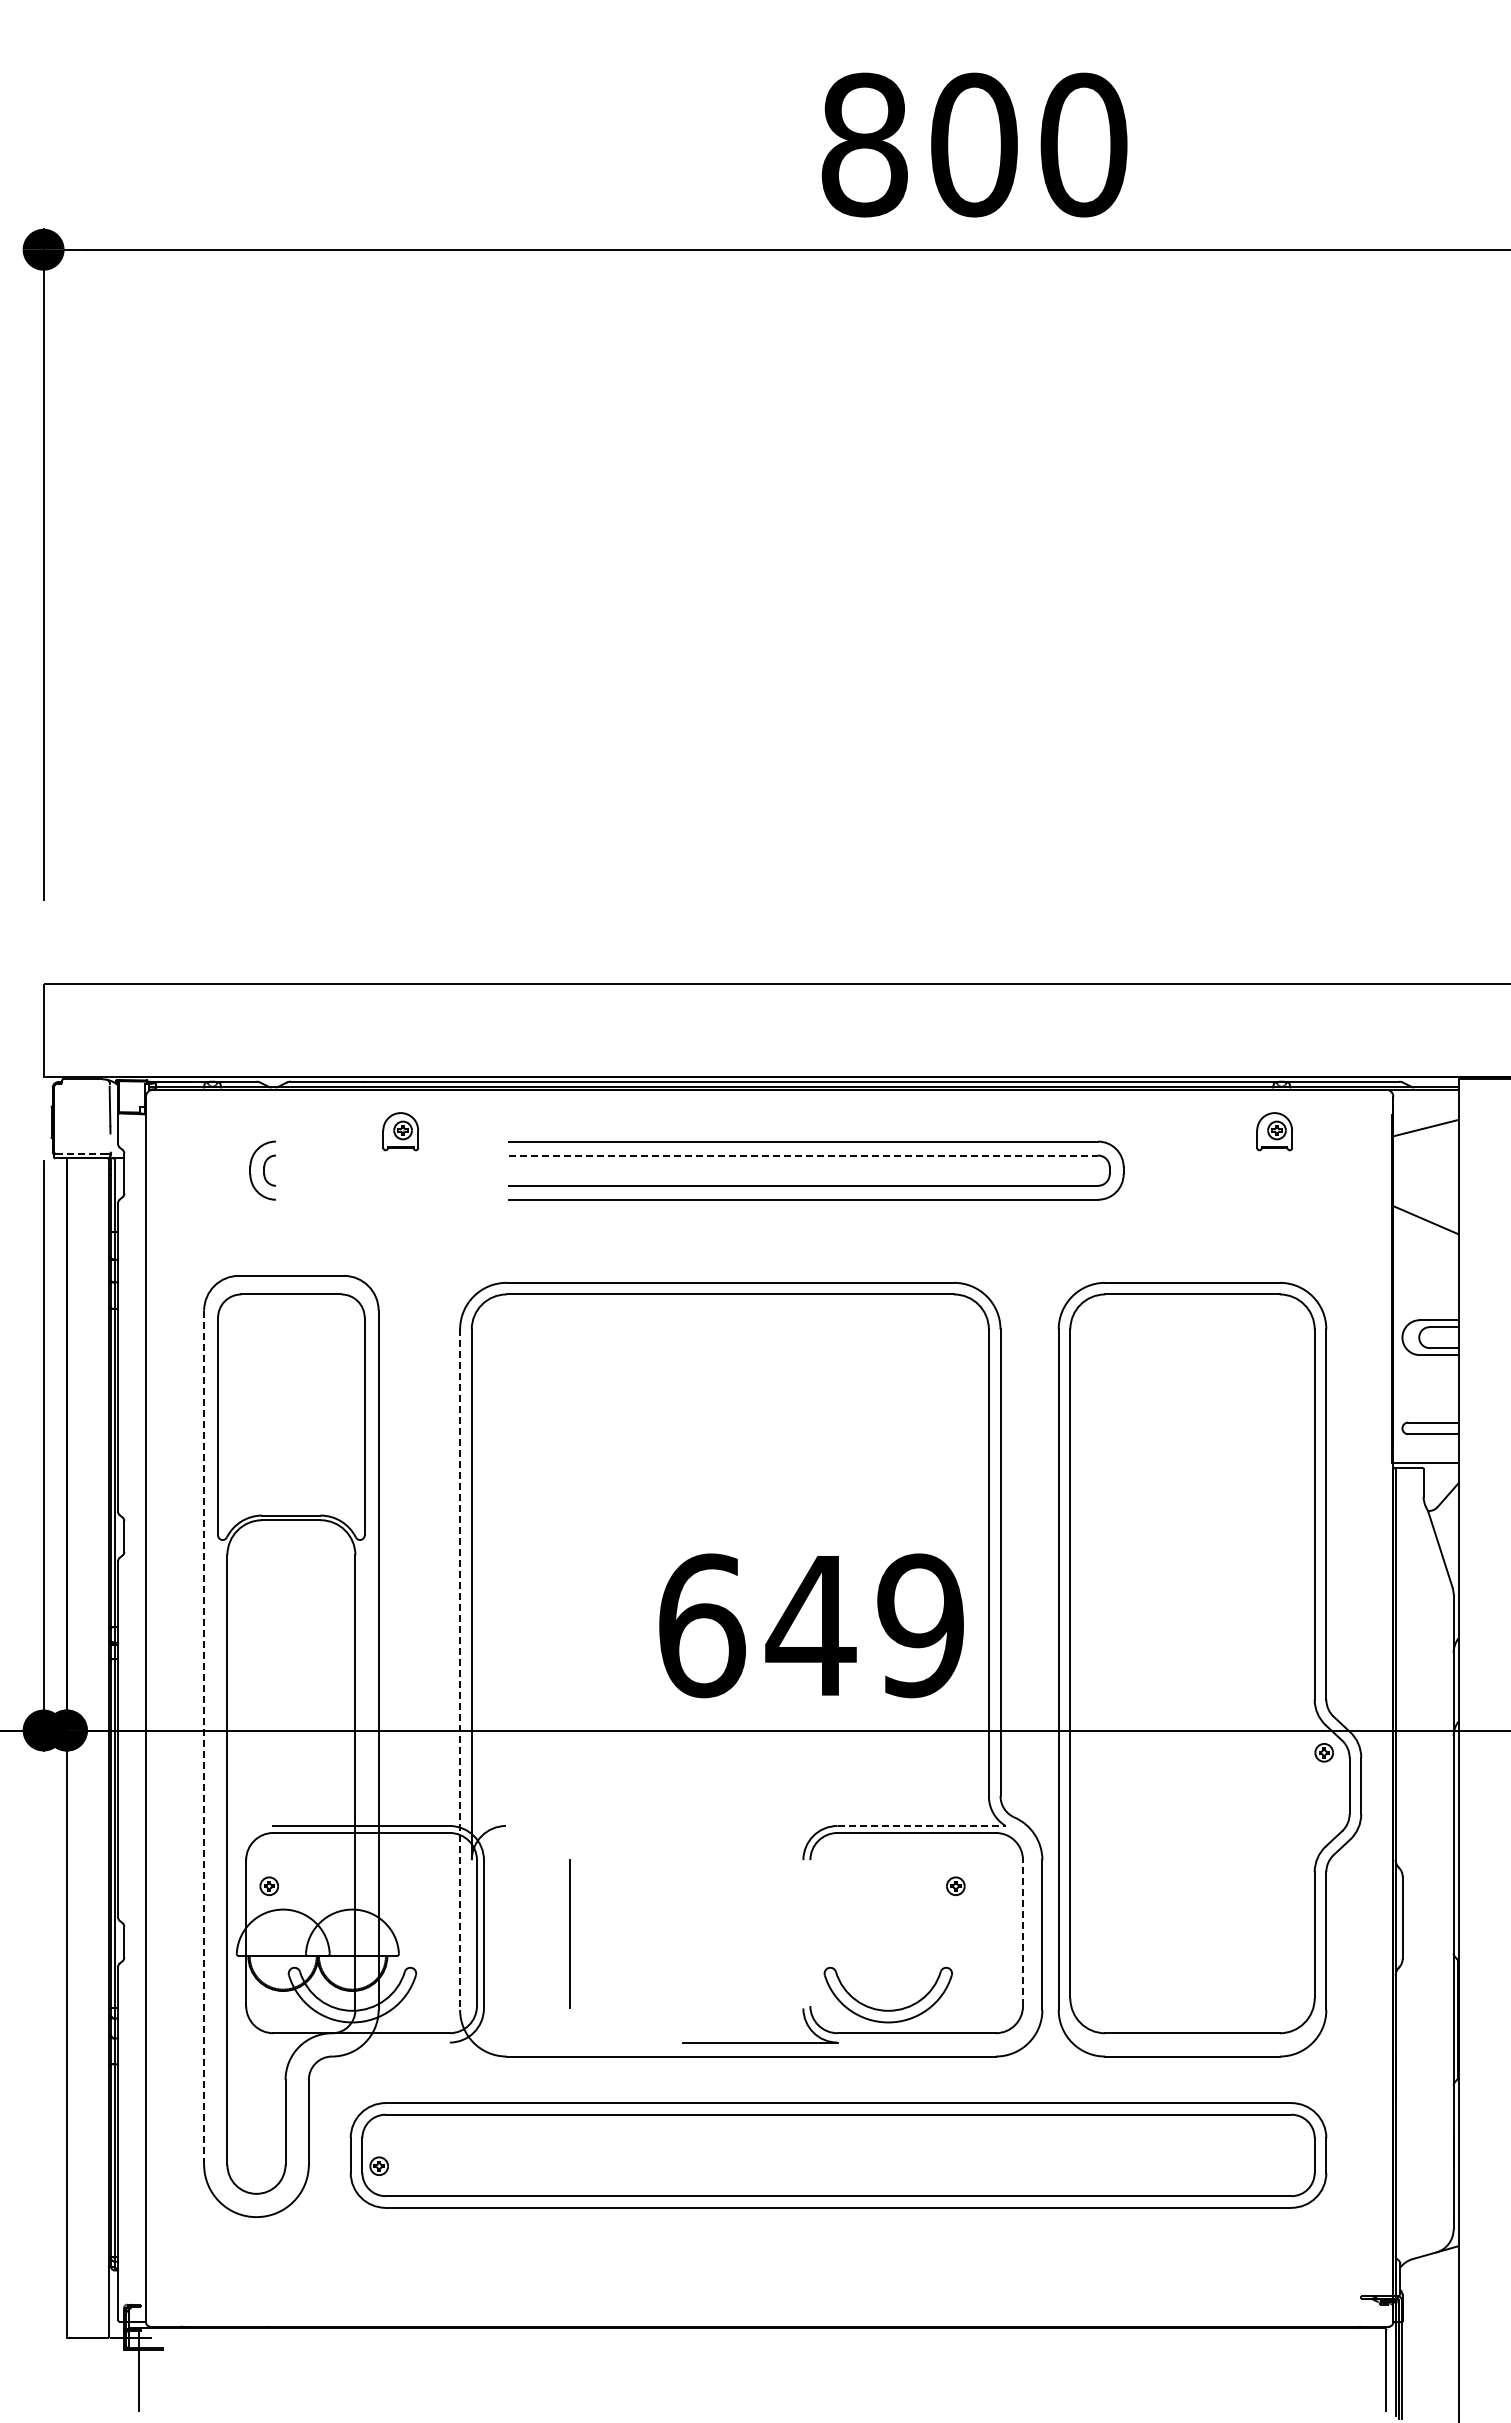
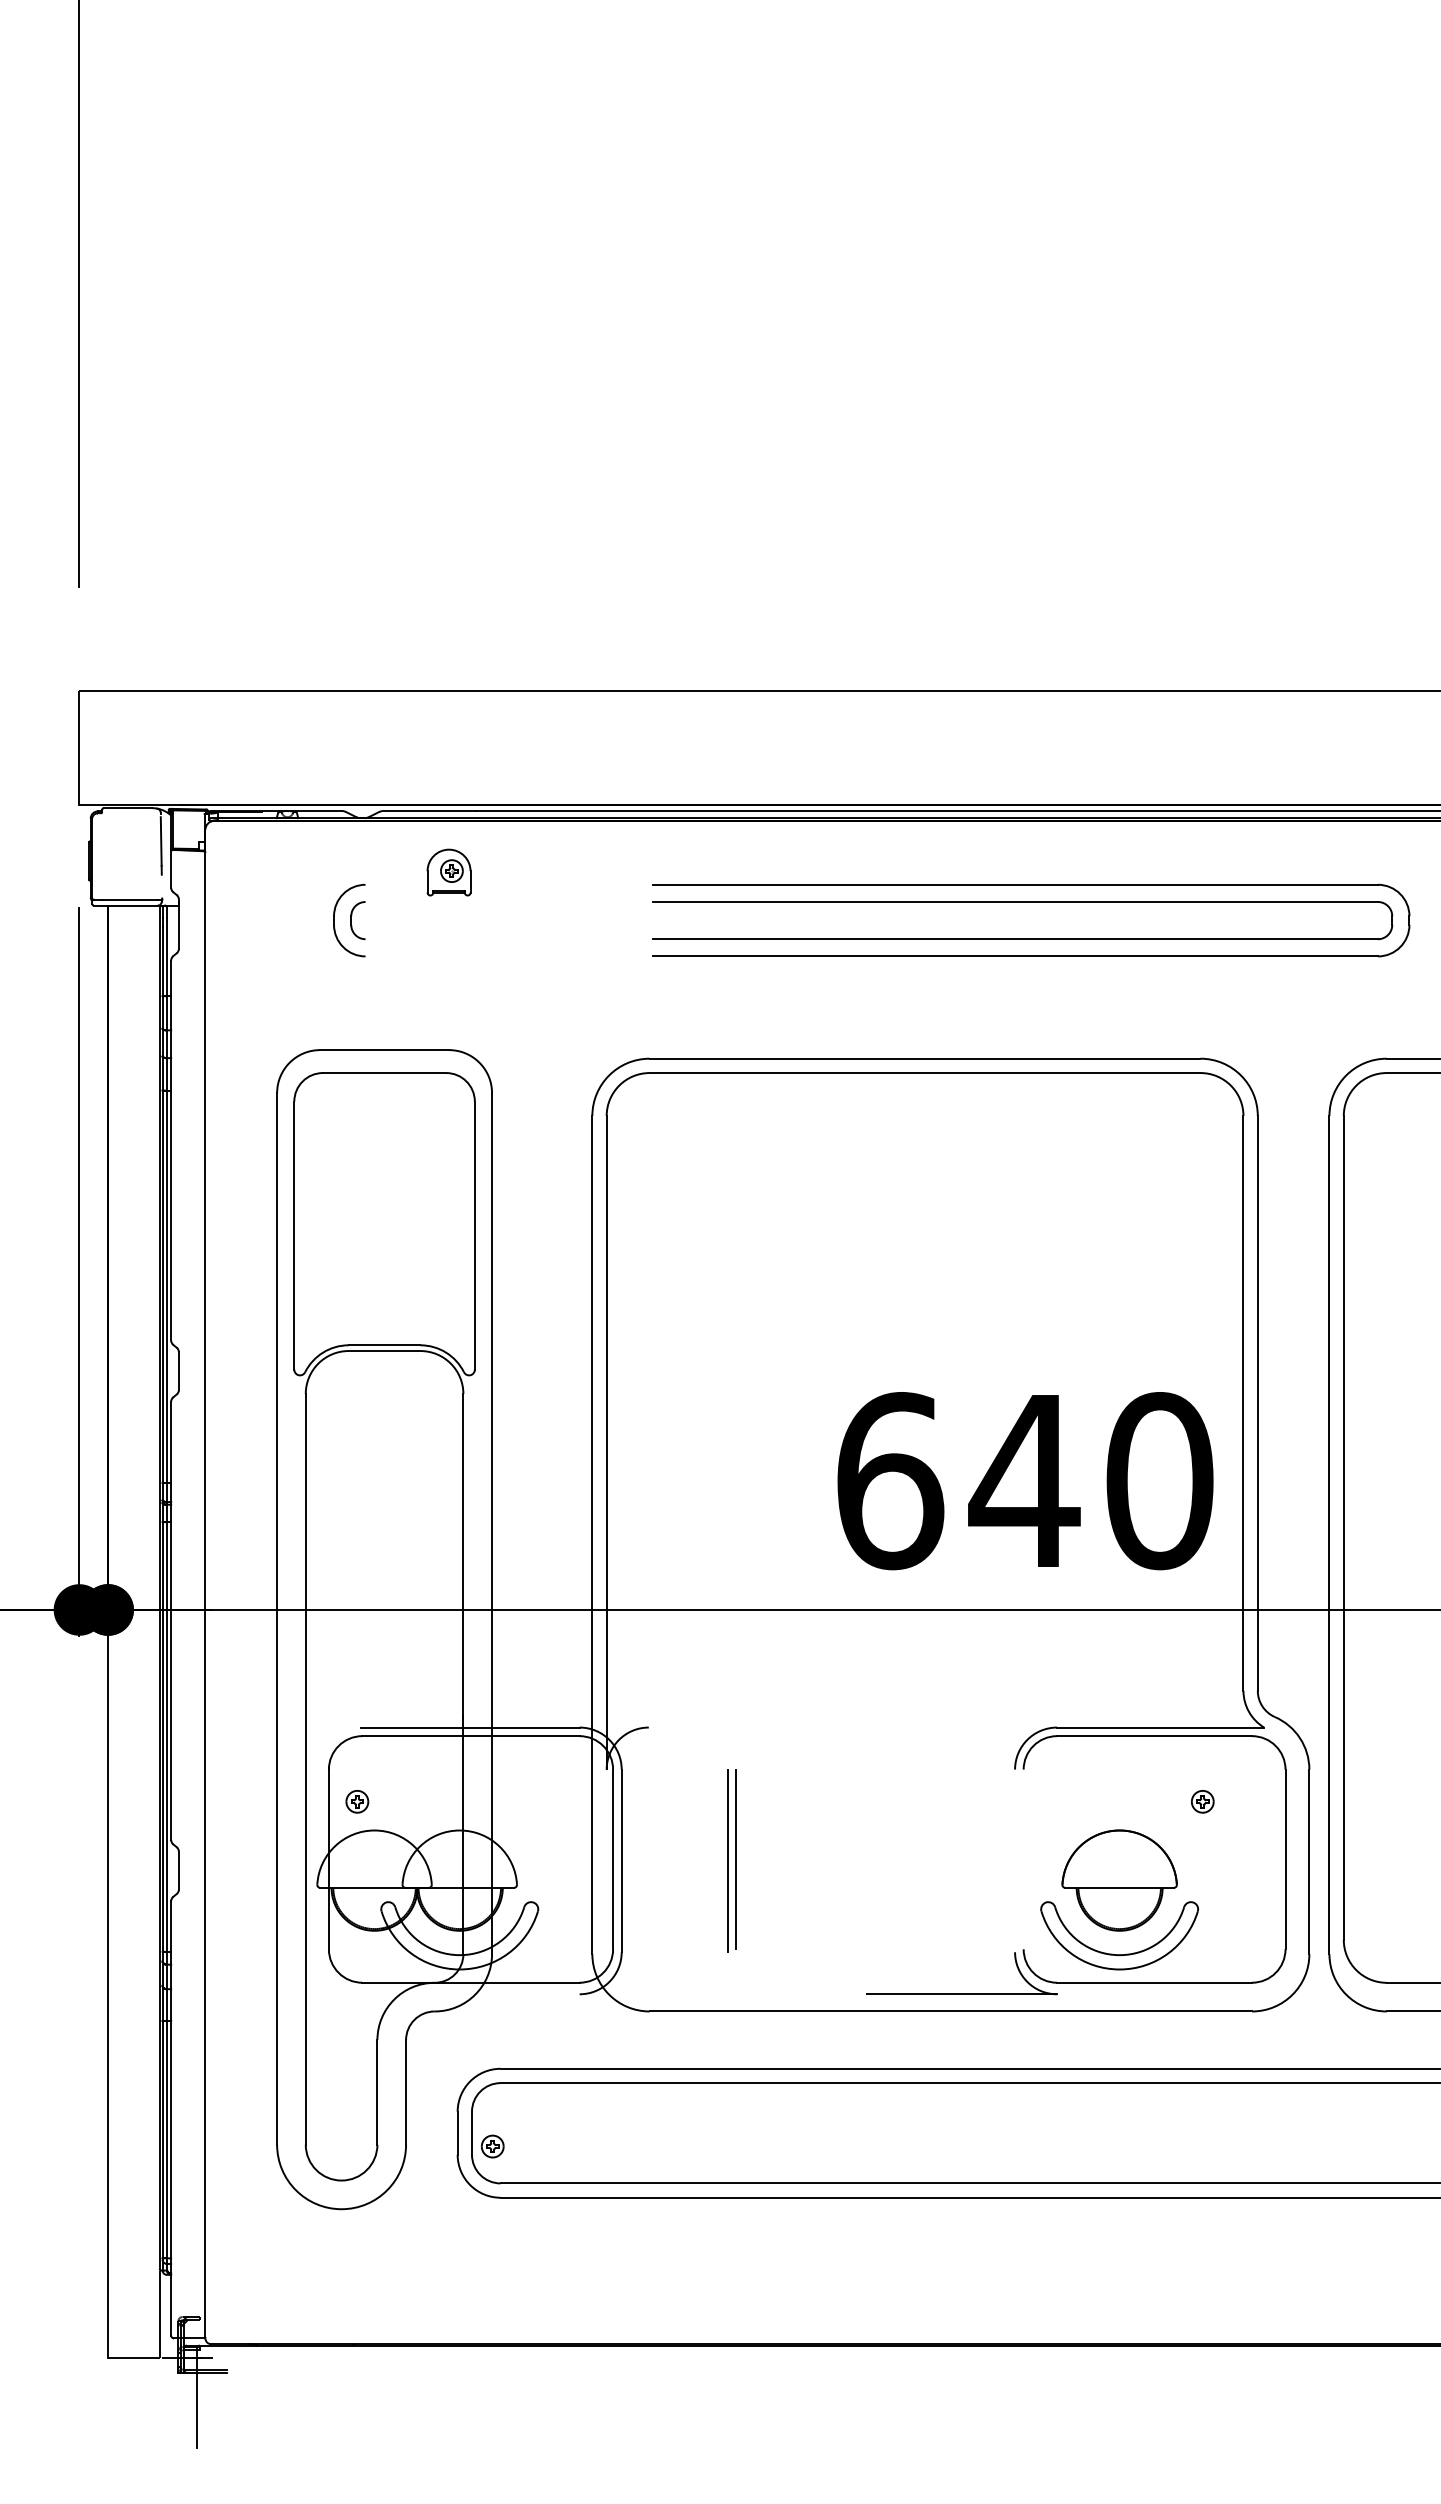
part: (400, 1131) -> (448, 872), moved
line: (84, 1153) -> (129, 899), dashed -> solid
line: (804, 1155) -> (1016, 901), dashed -> solid
text: (920, 1625) -> (1159, 1480), 649 -> 640
line: (460, 1670) -> (592, 1536), dashed -> solid
line: (204, 1738) -> (277, 1619), dashed -> solid
line: (922, 1825) -> (1161, 1726), dashed -> solid
line: (577, 1933) -> (736, 1859), added
line: (1023, 1933) -> (1286, 1859), dashed -> solid
part: (888, 1949) -> (1119, 1879), added

